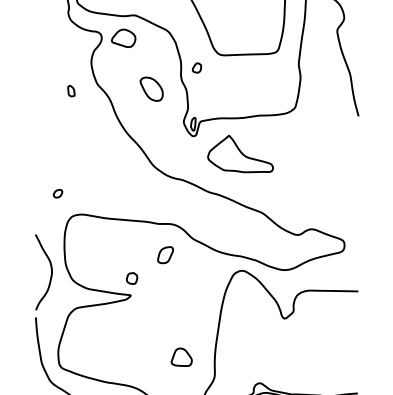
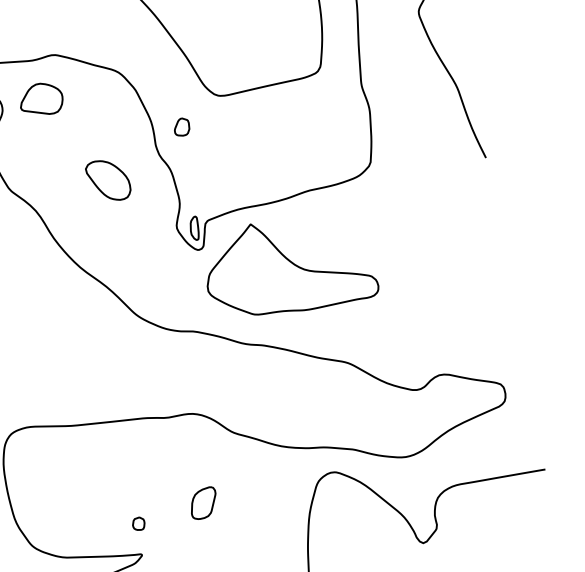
part: (240, 153) -> (288, 264), size x1.43
part: (165, 255) -> (203, 504), moved
part: (132, 278) -> (139, 523), size x0.62

